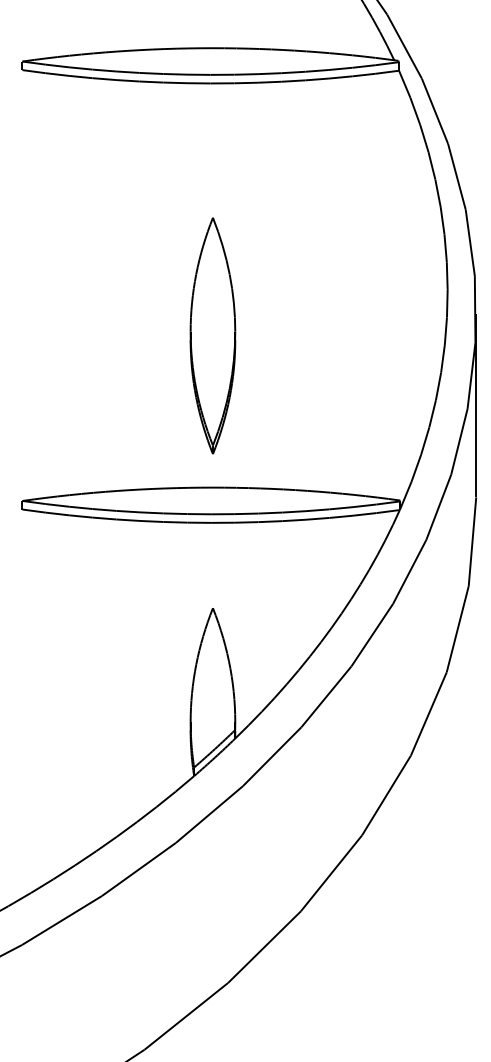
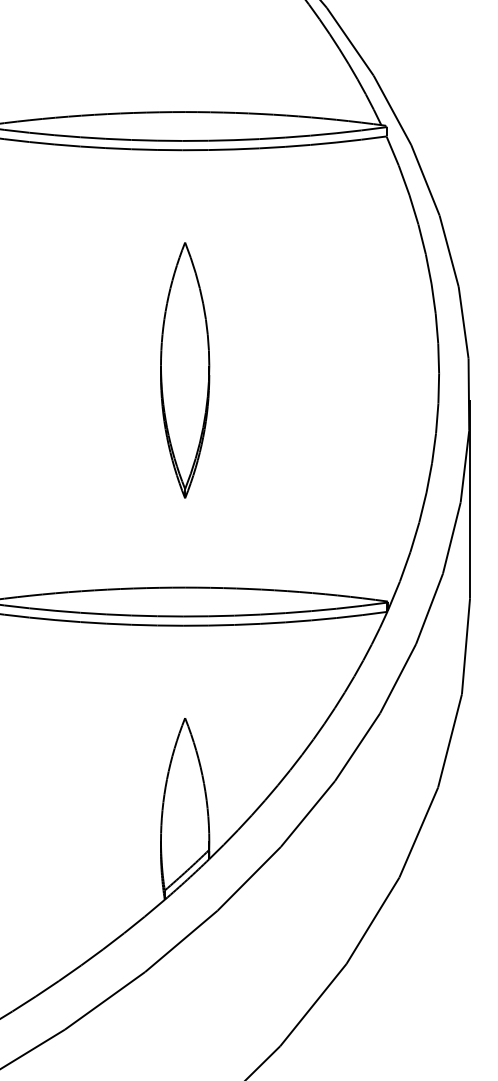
part: (212, 335) -> (184, 369), moved

